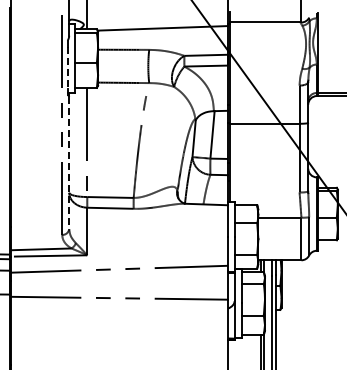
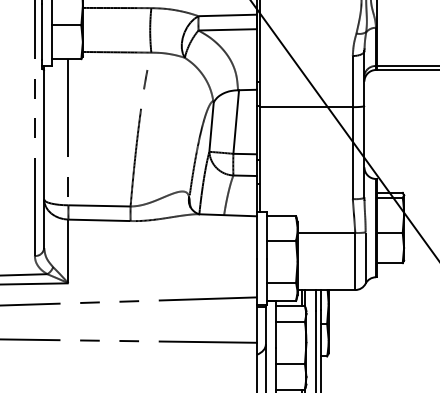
line: (67, 67) -> (41, 31), dashed -> solid
line: (69, 163) -> (44, 160), dashed -> solid

